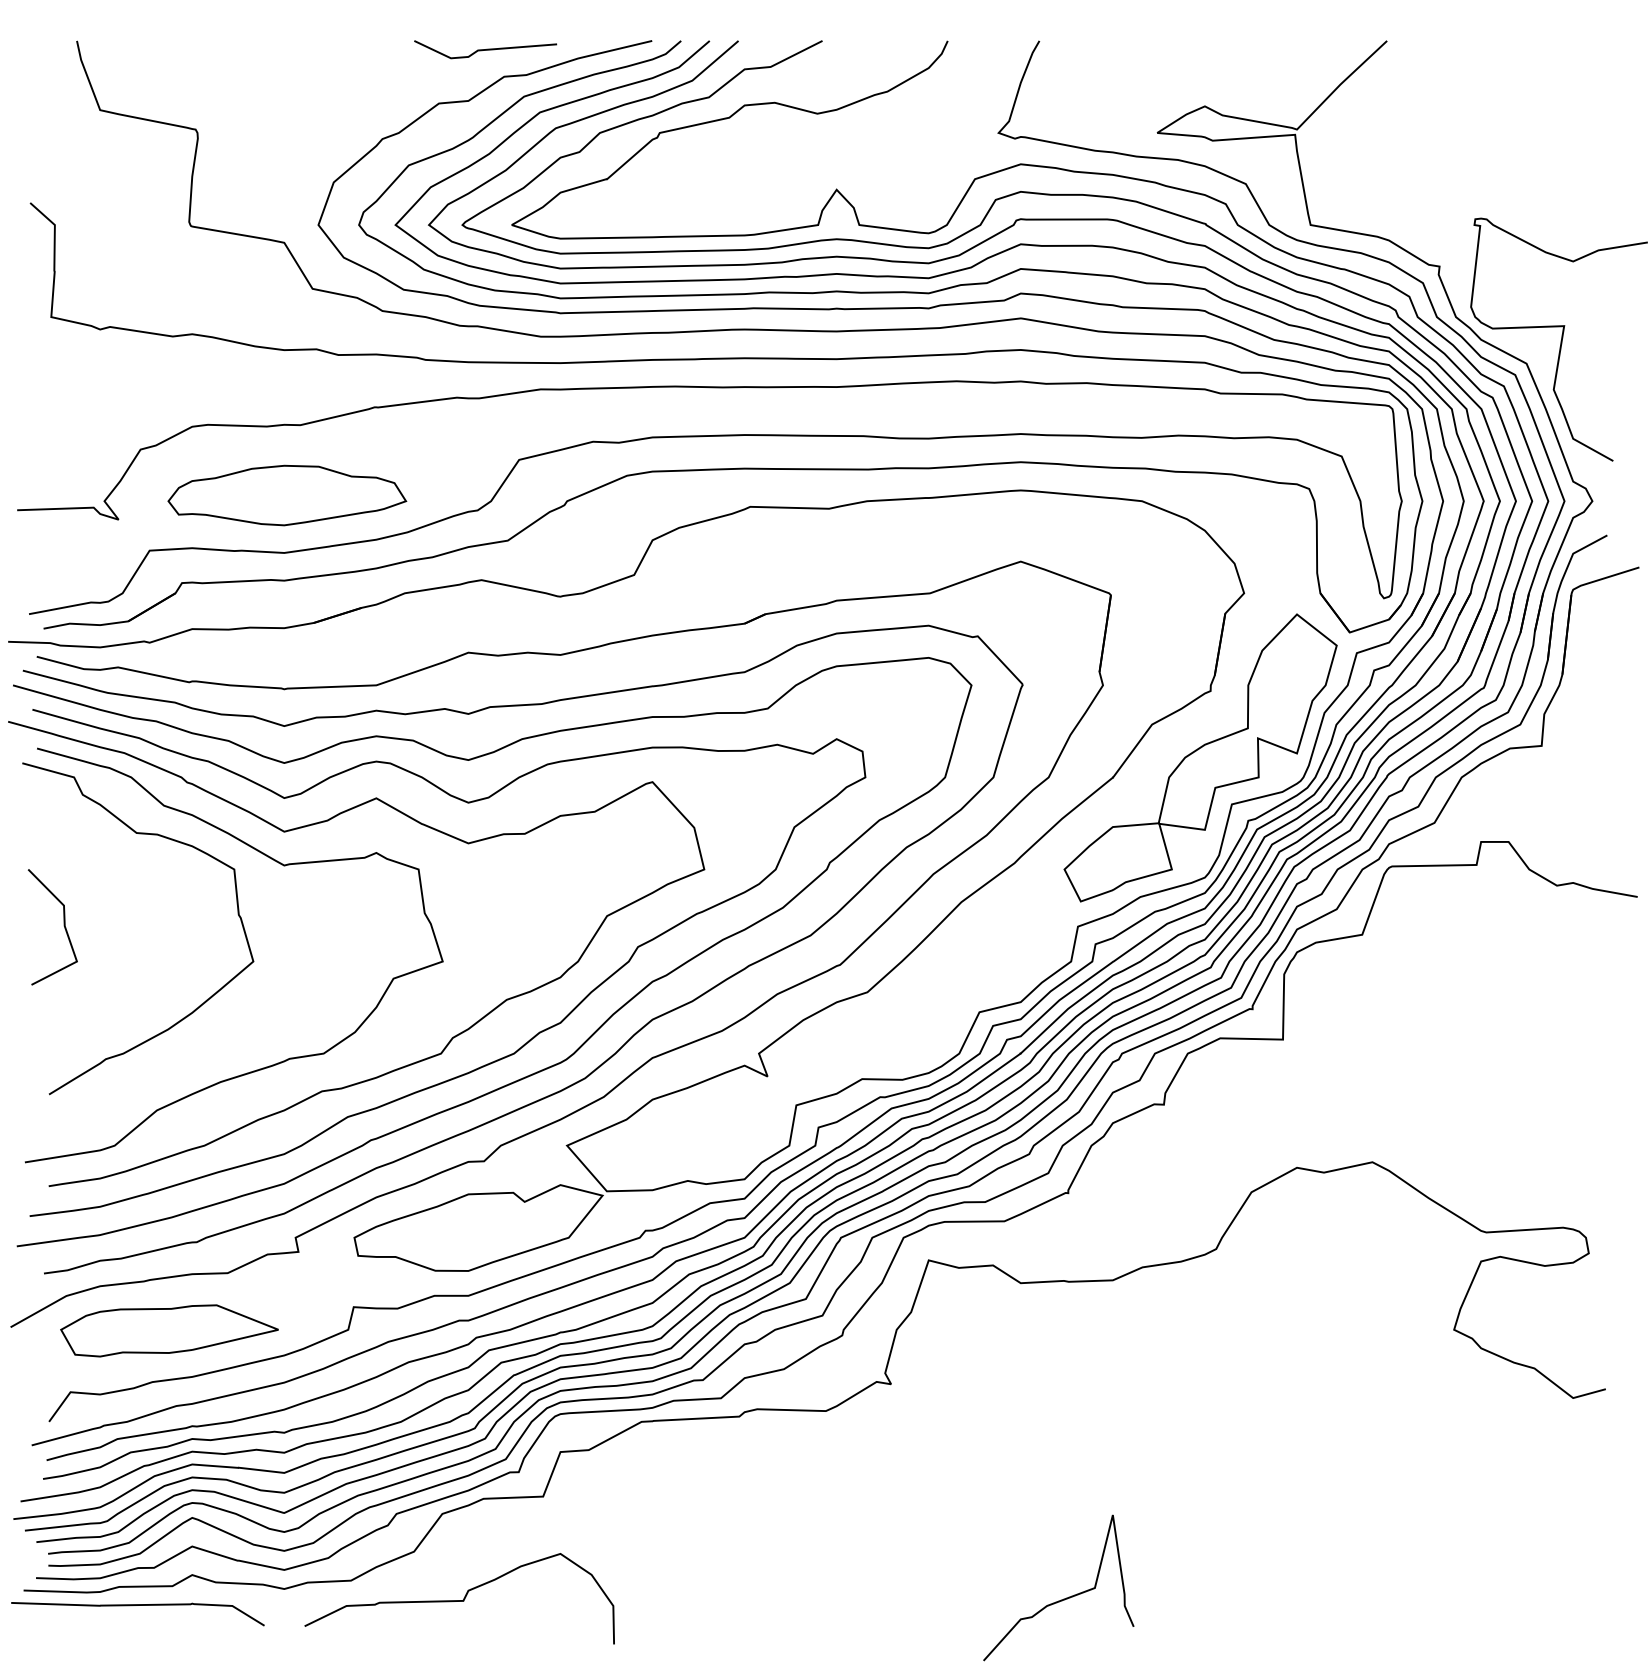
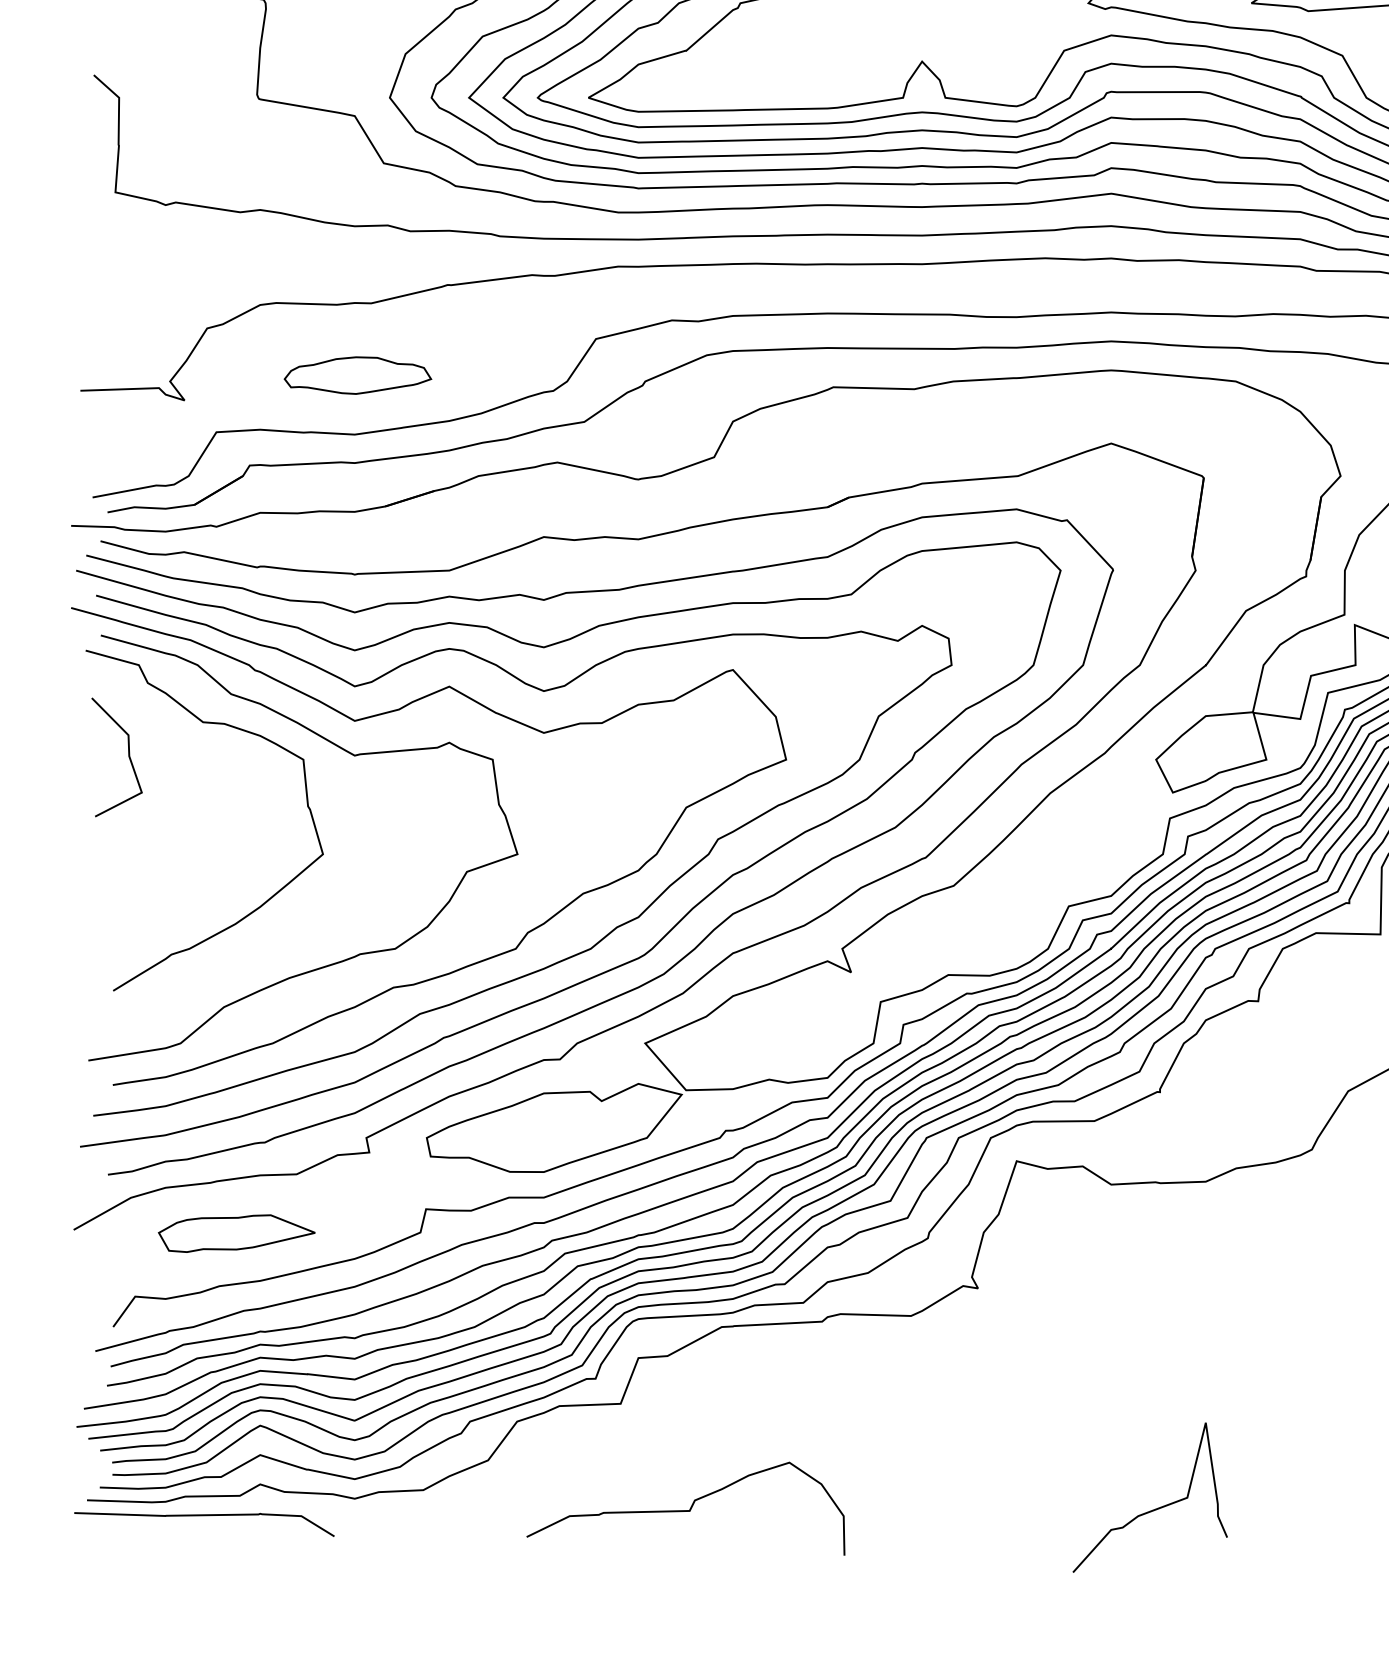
part: (287, 495) -> (358, 375), size x0.6
line: (63, 925) -> (127, 755), moved
part: (169, 1330) -> (236, 1233), size x0.7
curve: (459, 1600) -> (685, 1510), moved

